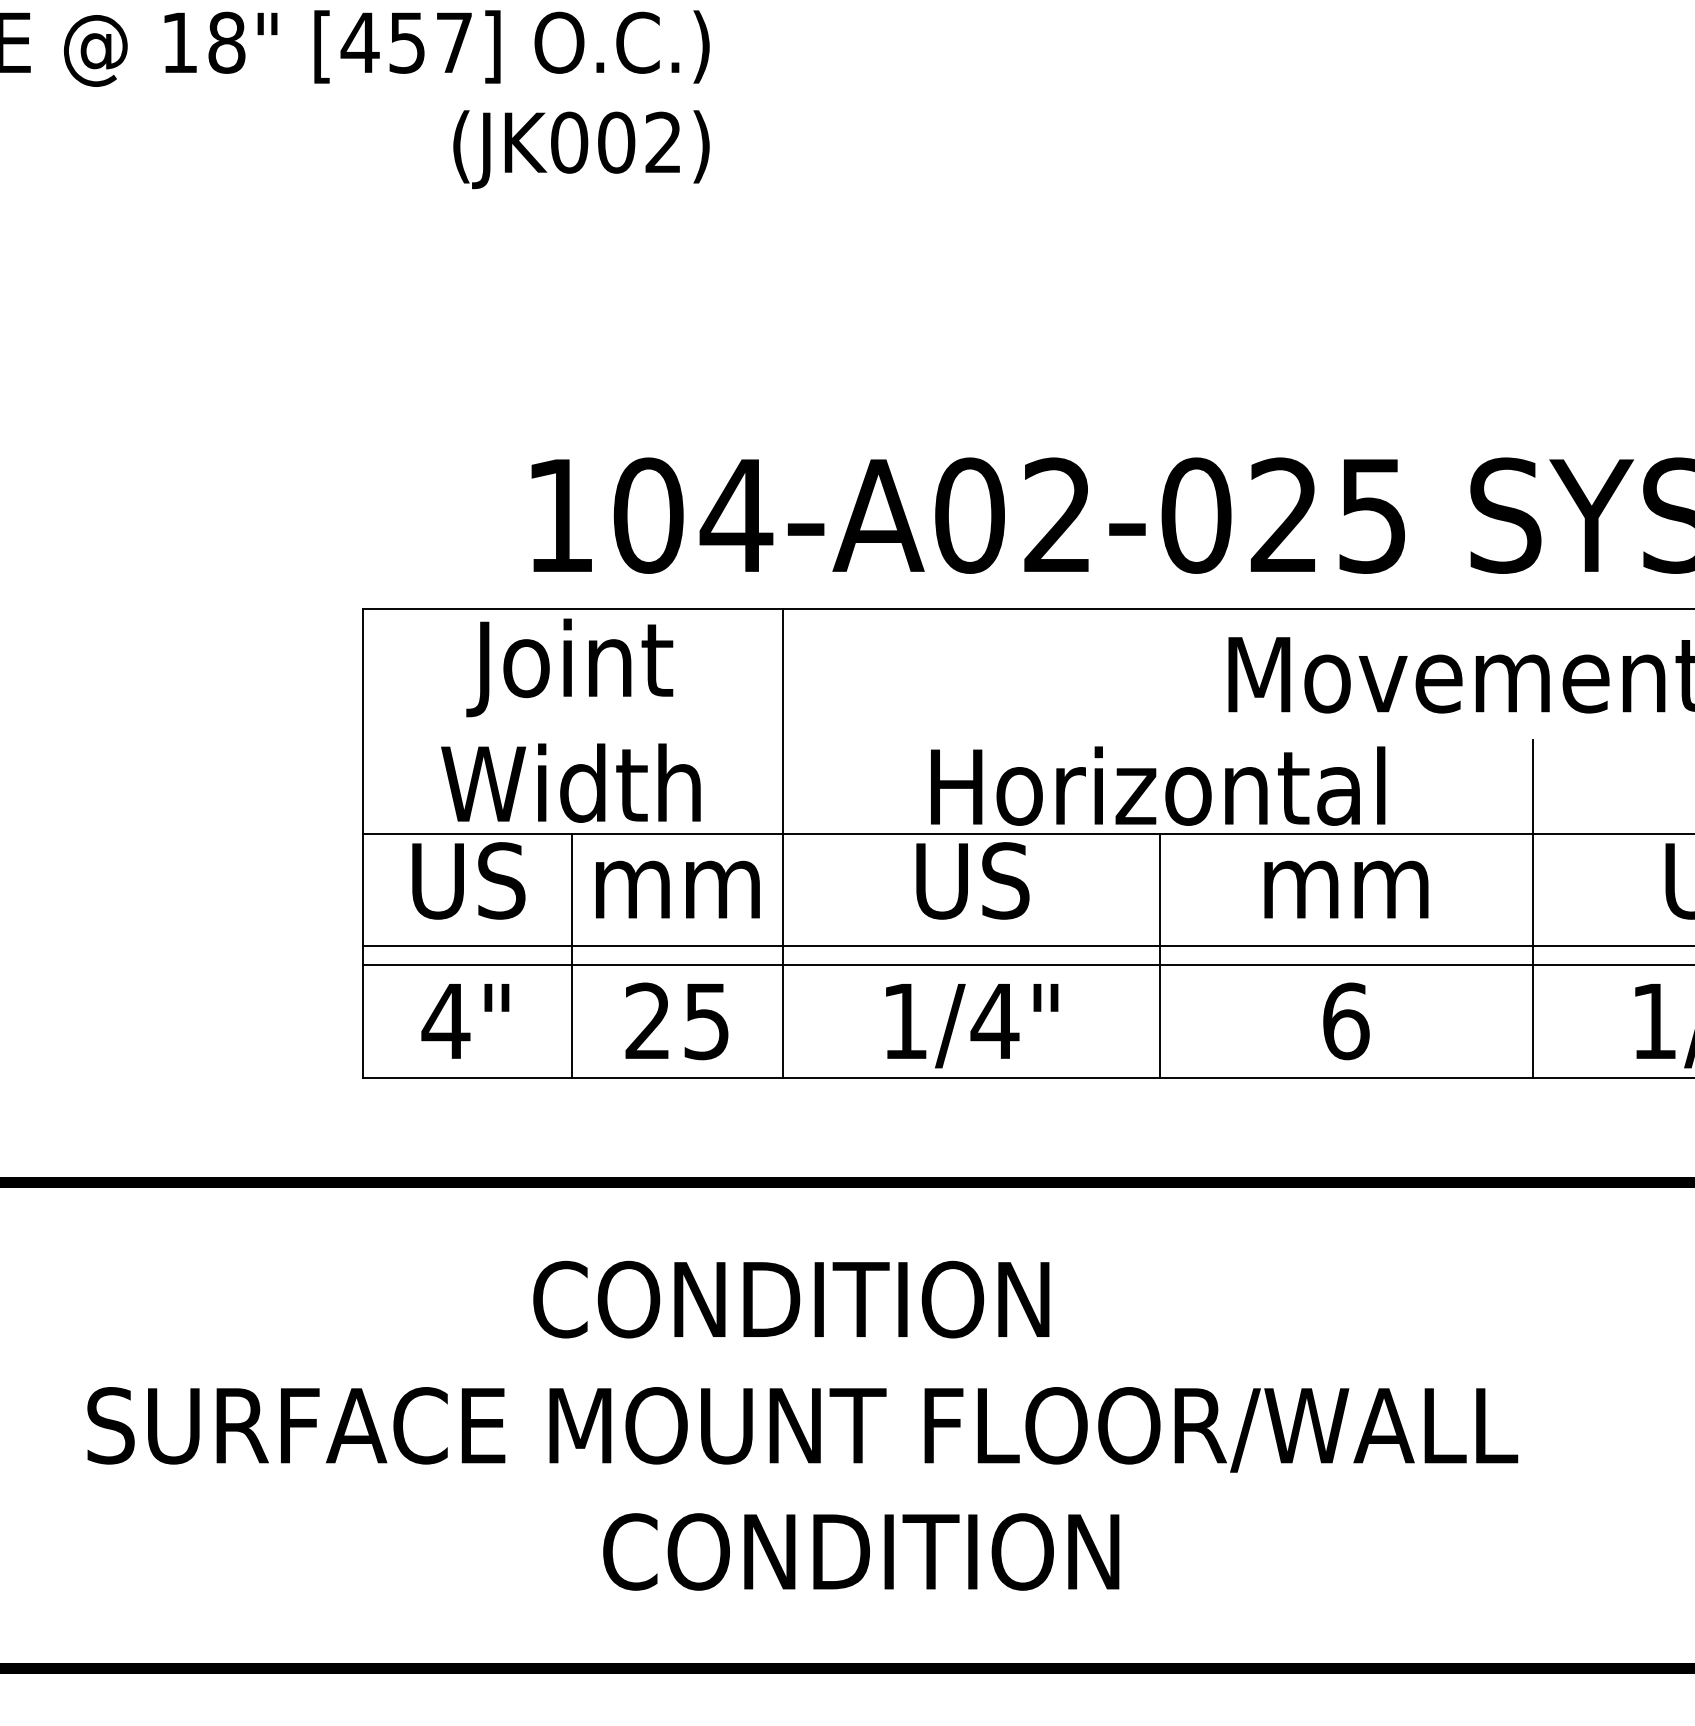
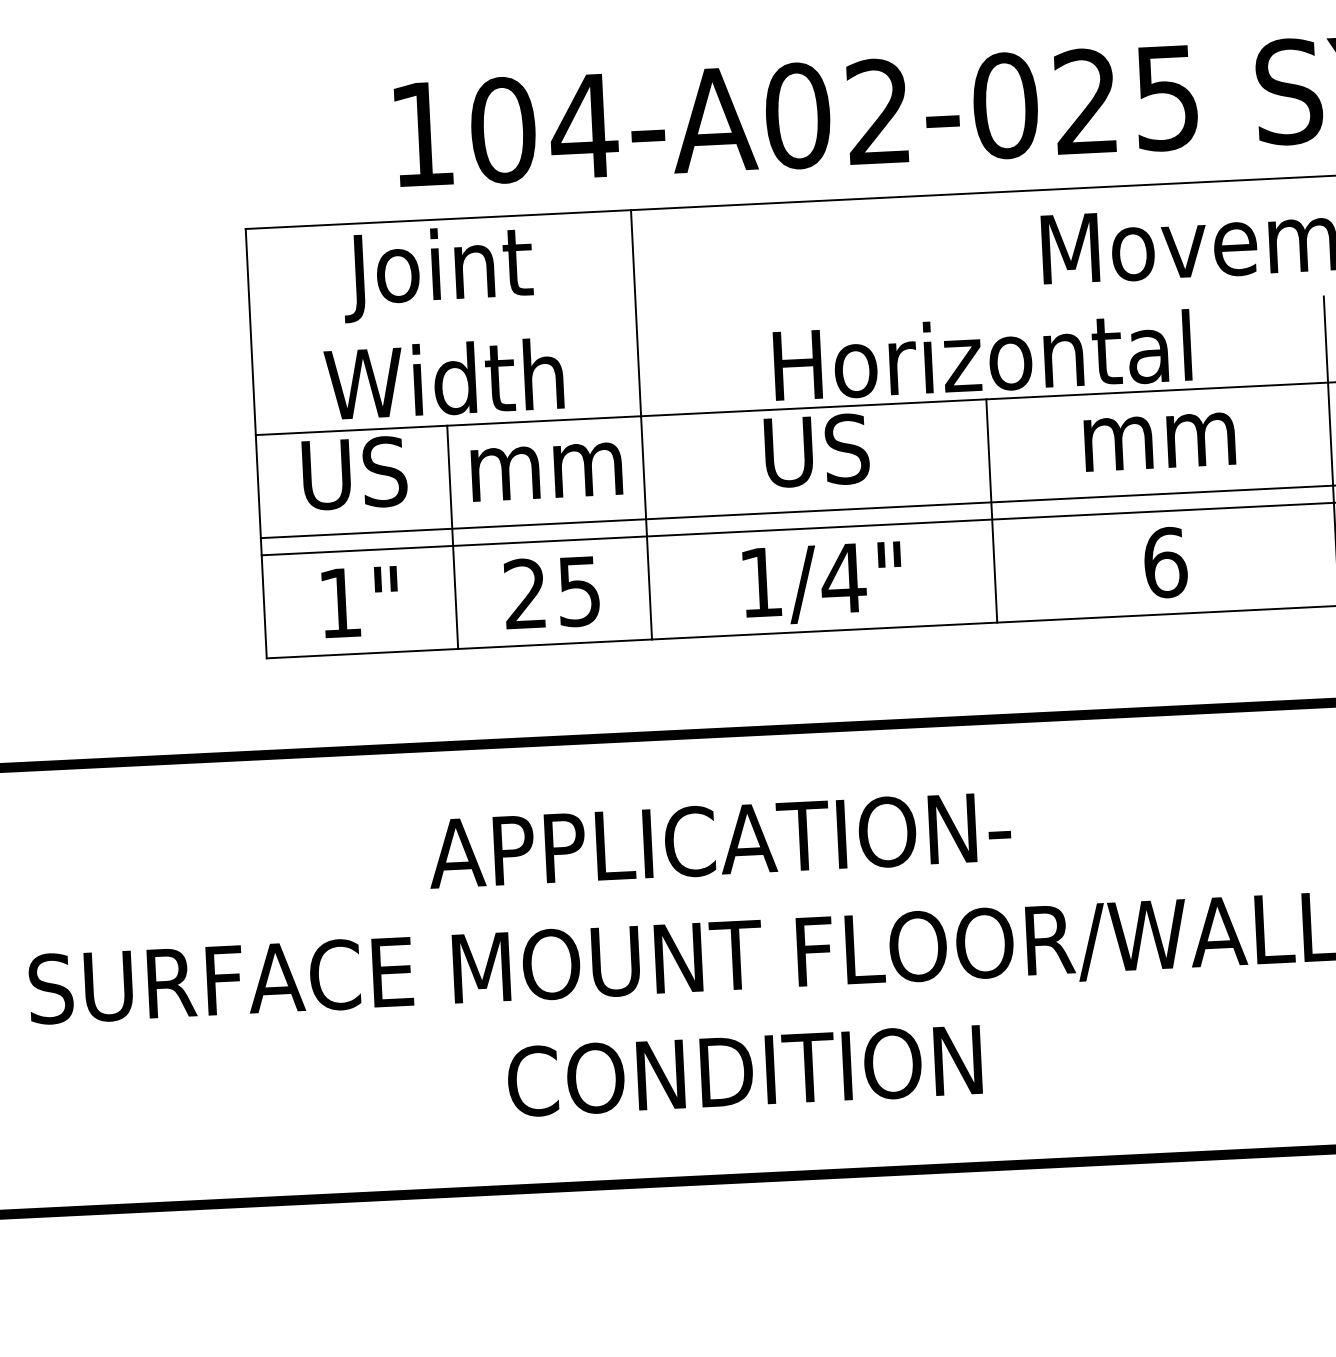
text: (445, 1021) -> (339, 603), 4" -> 1"
text: (846, 1299) -> (719, 840), CONDITION -> APPLICATION-

